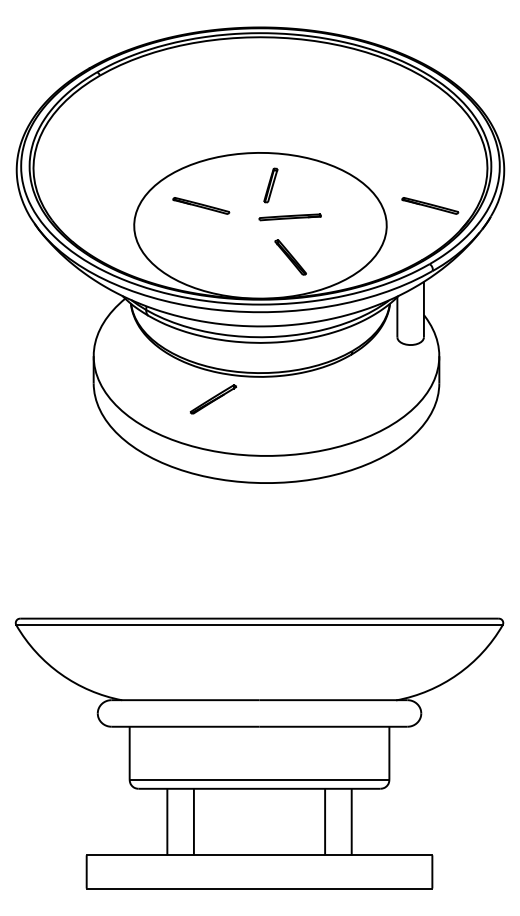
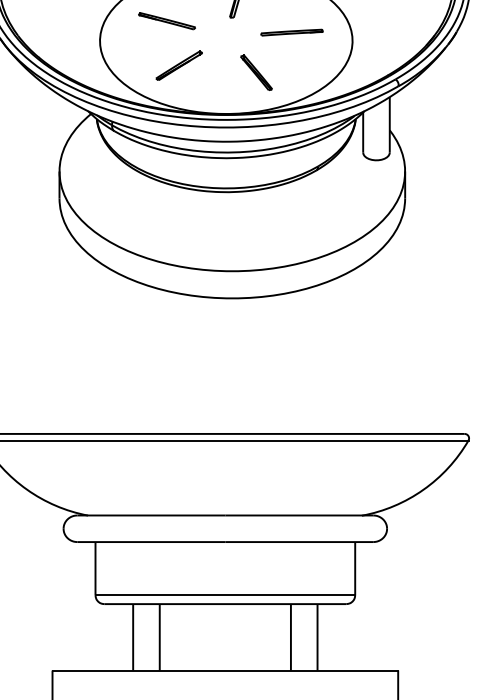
part: (430, 205) -> (396, 20), removed
part: (289, 217) -> (291, 32), moved
part: (213, 399) -> (179, 65), moved

